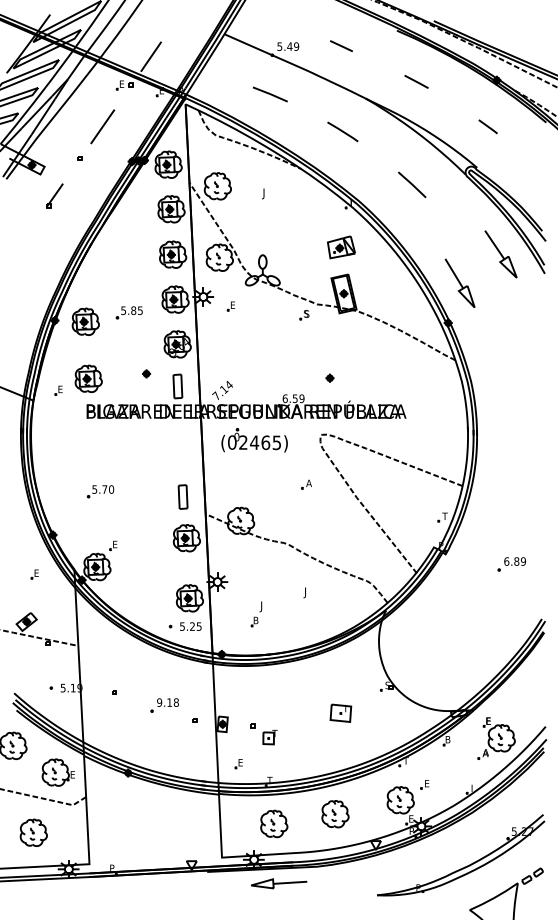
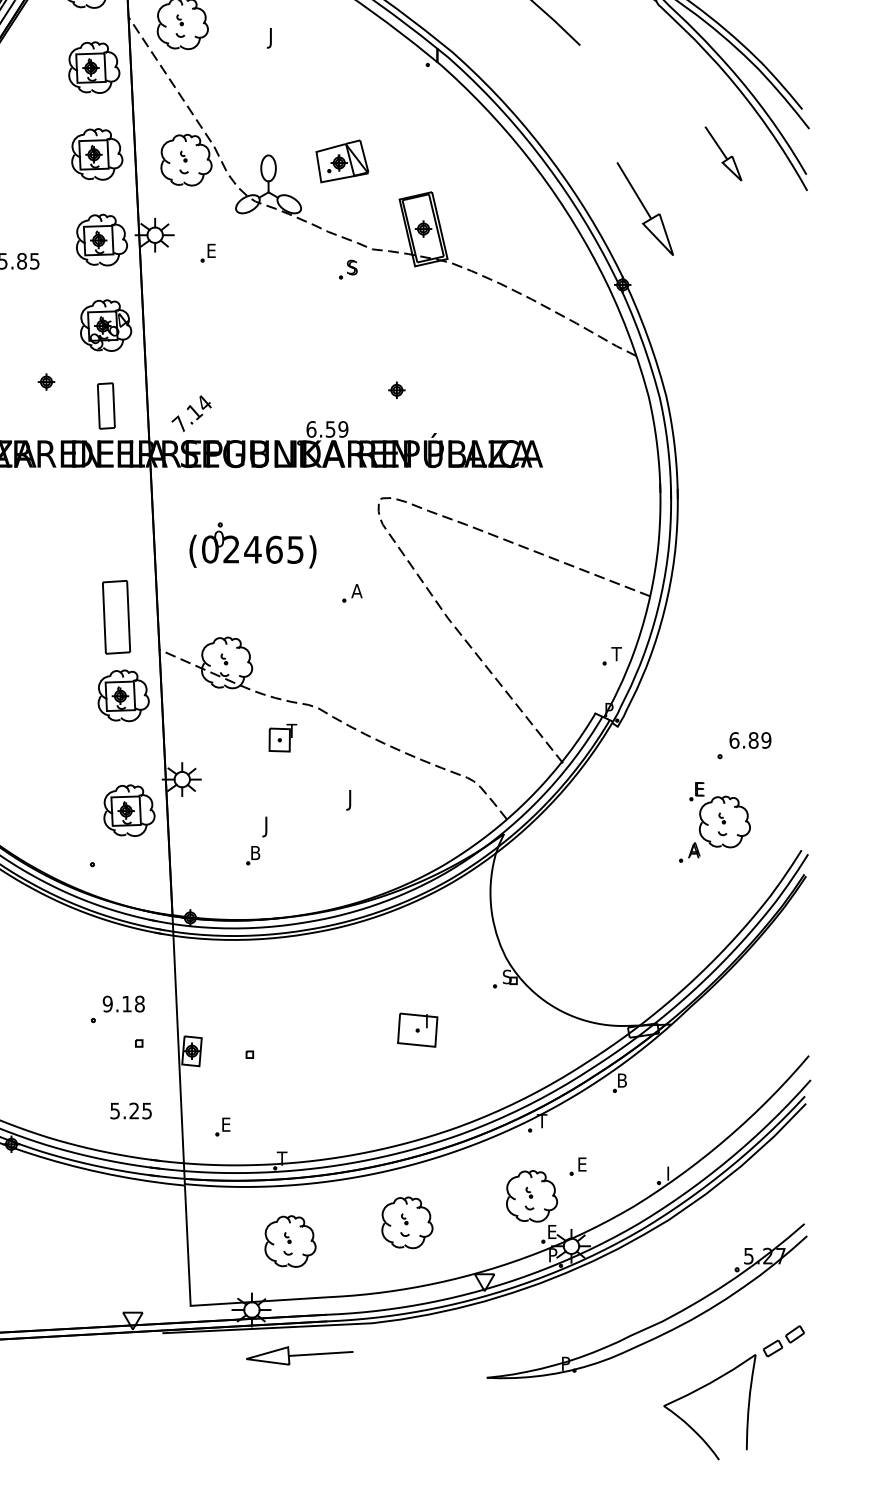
part: (341, 247) -> (342, 161), moved
part: (500, 254) -> (722, 154), size x0.6
part: (254, 440) -> (252, 545), moved
part: (182, 496) -> (115, 616), size x1.6
text: (190, 626) -> (130, 1110), moved
part: (164, 705) -> (117, 1009), moved
part: (269, 737) -> (281, 738), moved
part: (496, 738) -> (714, 822), moved

